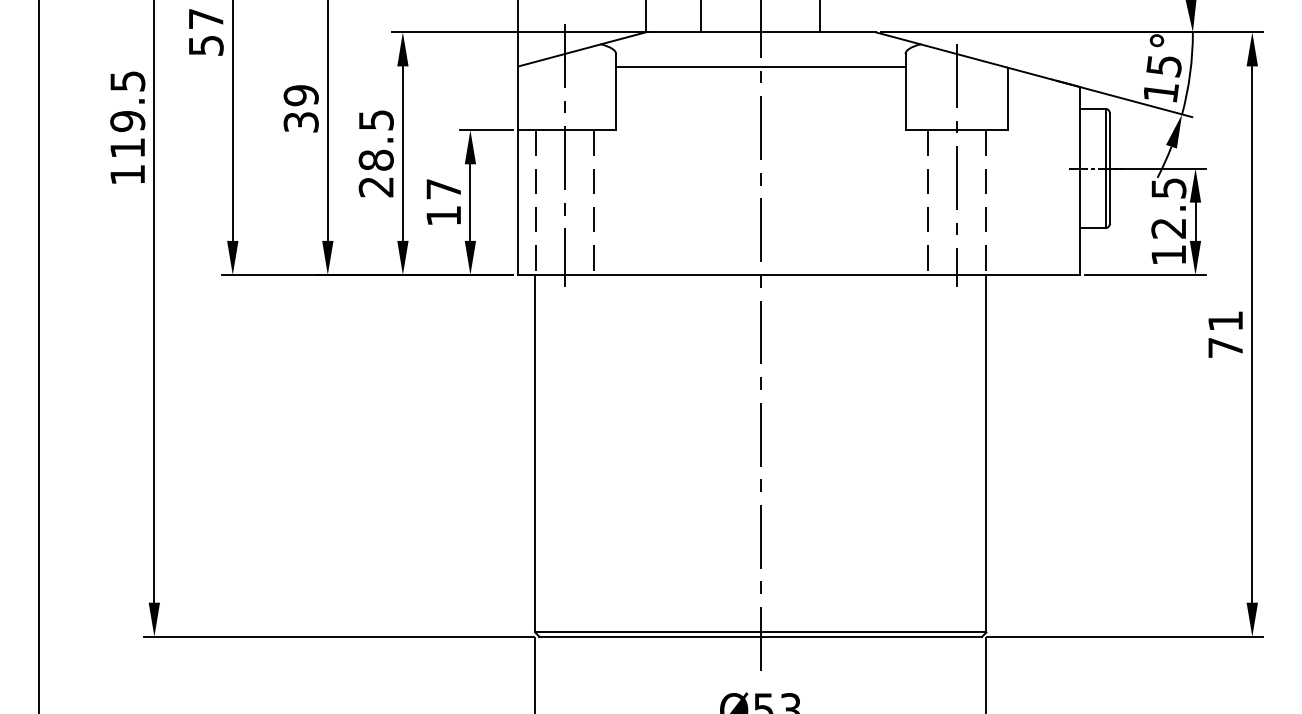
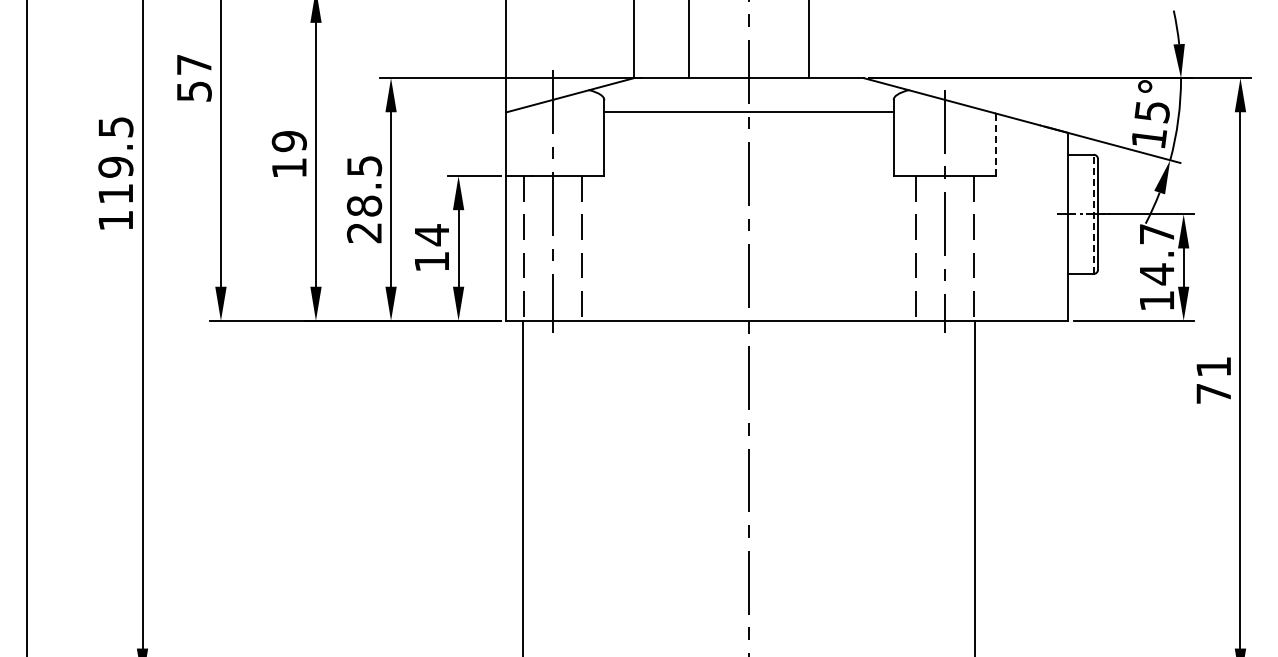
line: (1007, 98) -> (995, 144), solid -> dashed
text: (300, 122) -> (288, 168), 39 -> 19
line: (1105, 168) -> (1093, 214), solid -> dashed
text: (443, 189) -> (431, 235), 17 -> 14
text: (1168, 208) -> (1156, 254), 12.5 -> 14.7

